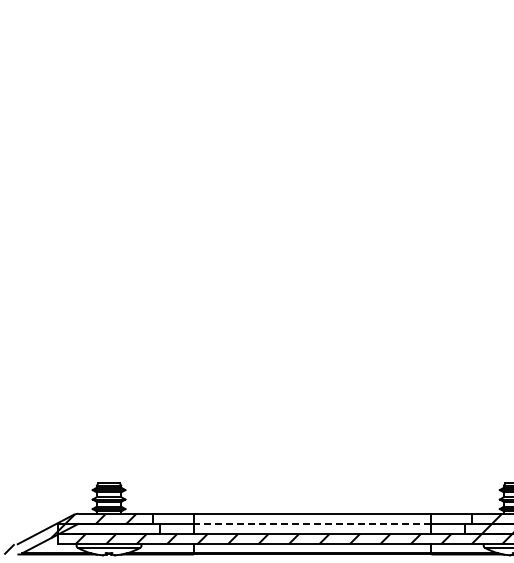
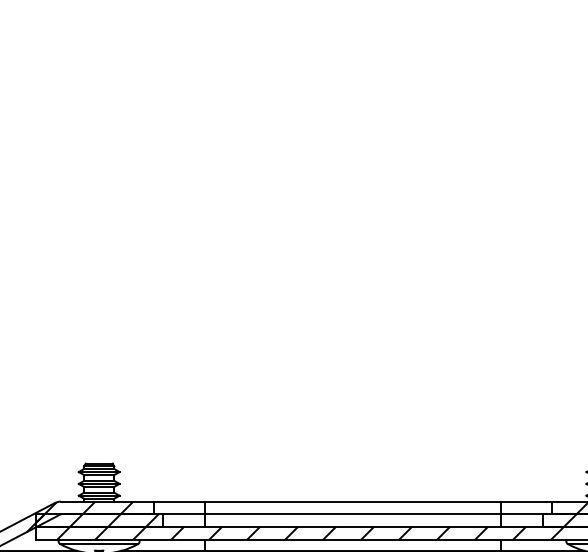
line: (312, 523) -> (352, 513), dashed -> solid
hatch: (107, 528) -> (97, 519), added

